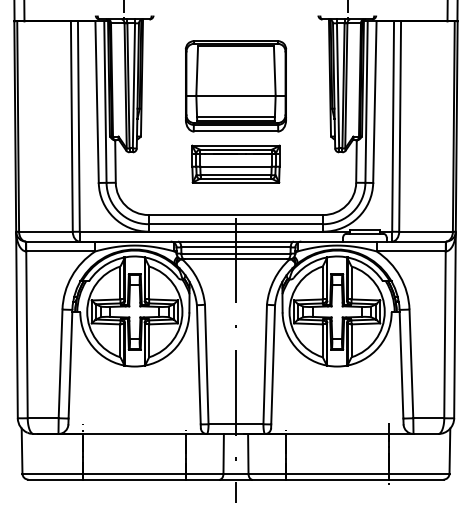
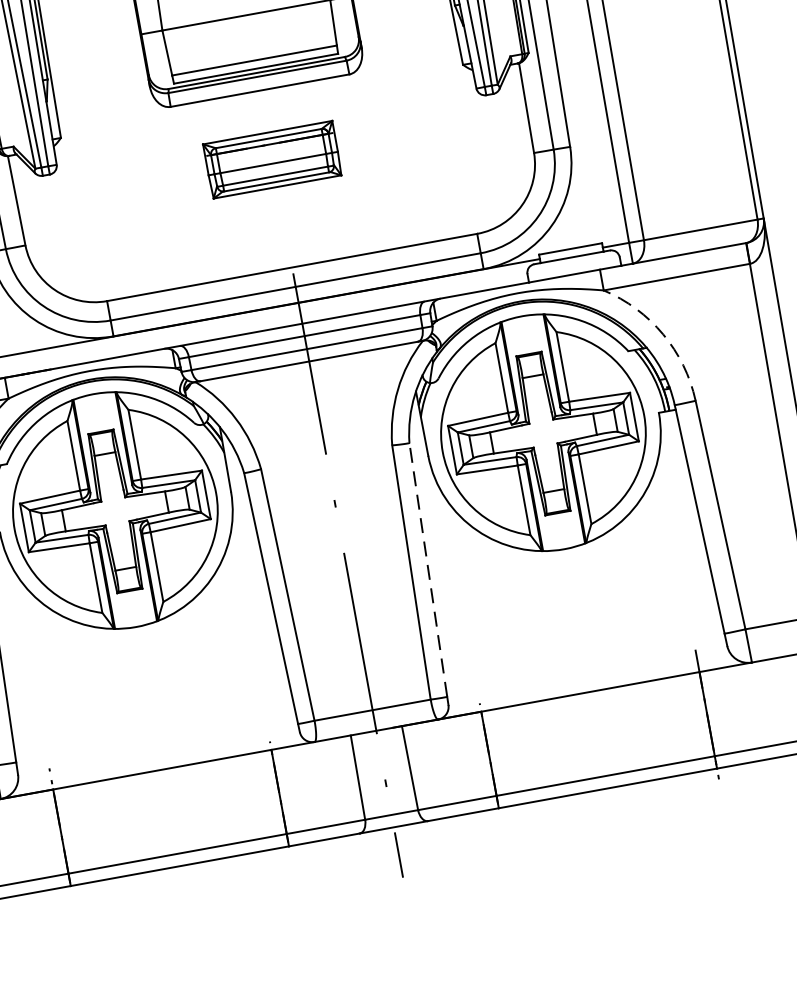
part: (235, 163) -> (271, 158), size x0.7
arc: (400, 276) -> (663, 334), solid -> dashed
line: (273, 364) -> (429, 569), solid -> dashed

